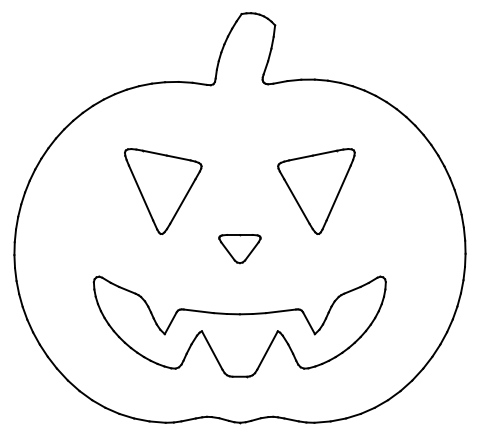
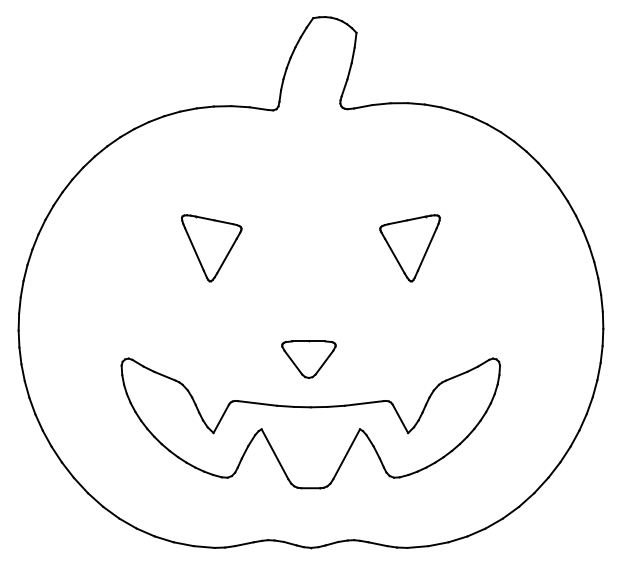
part: (163, 191) -> (211, 248), size x0.6
part: (316, 191) -> (409, 248), size x0.6
part: (239, 248) -> (308, 359), moved

